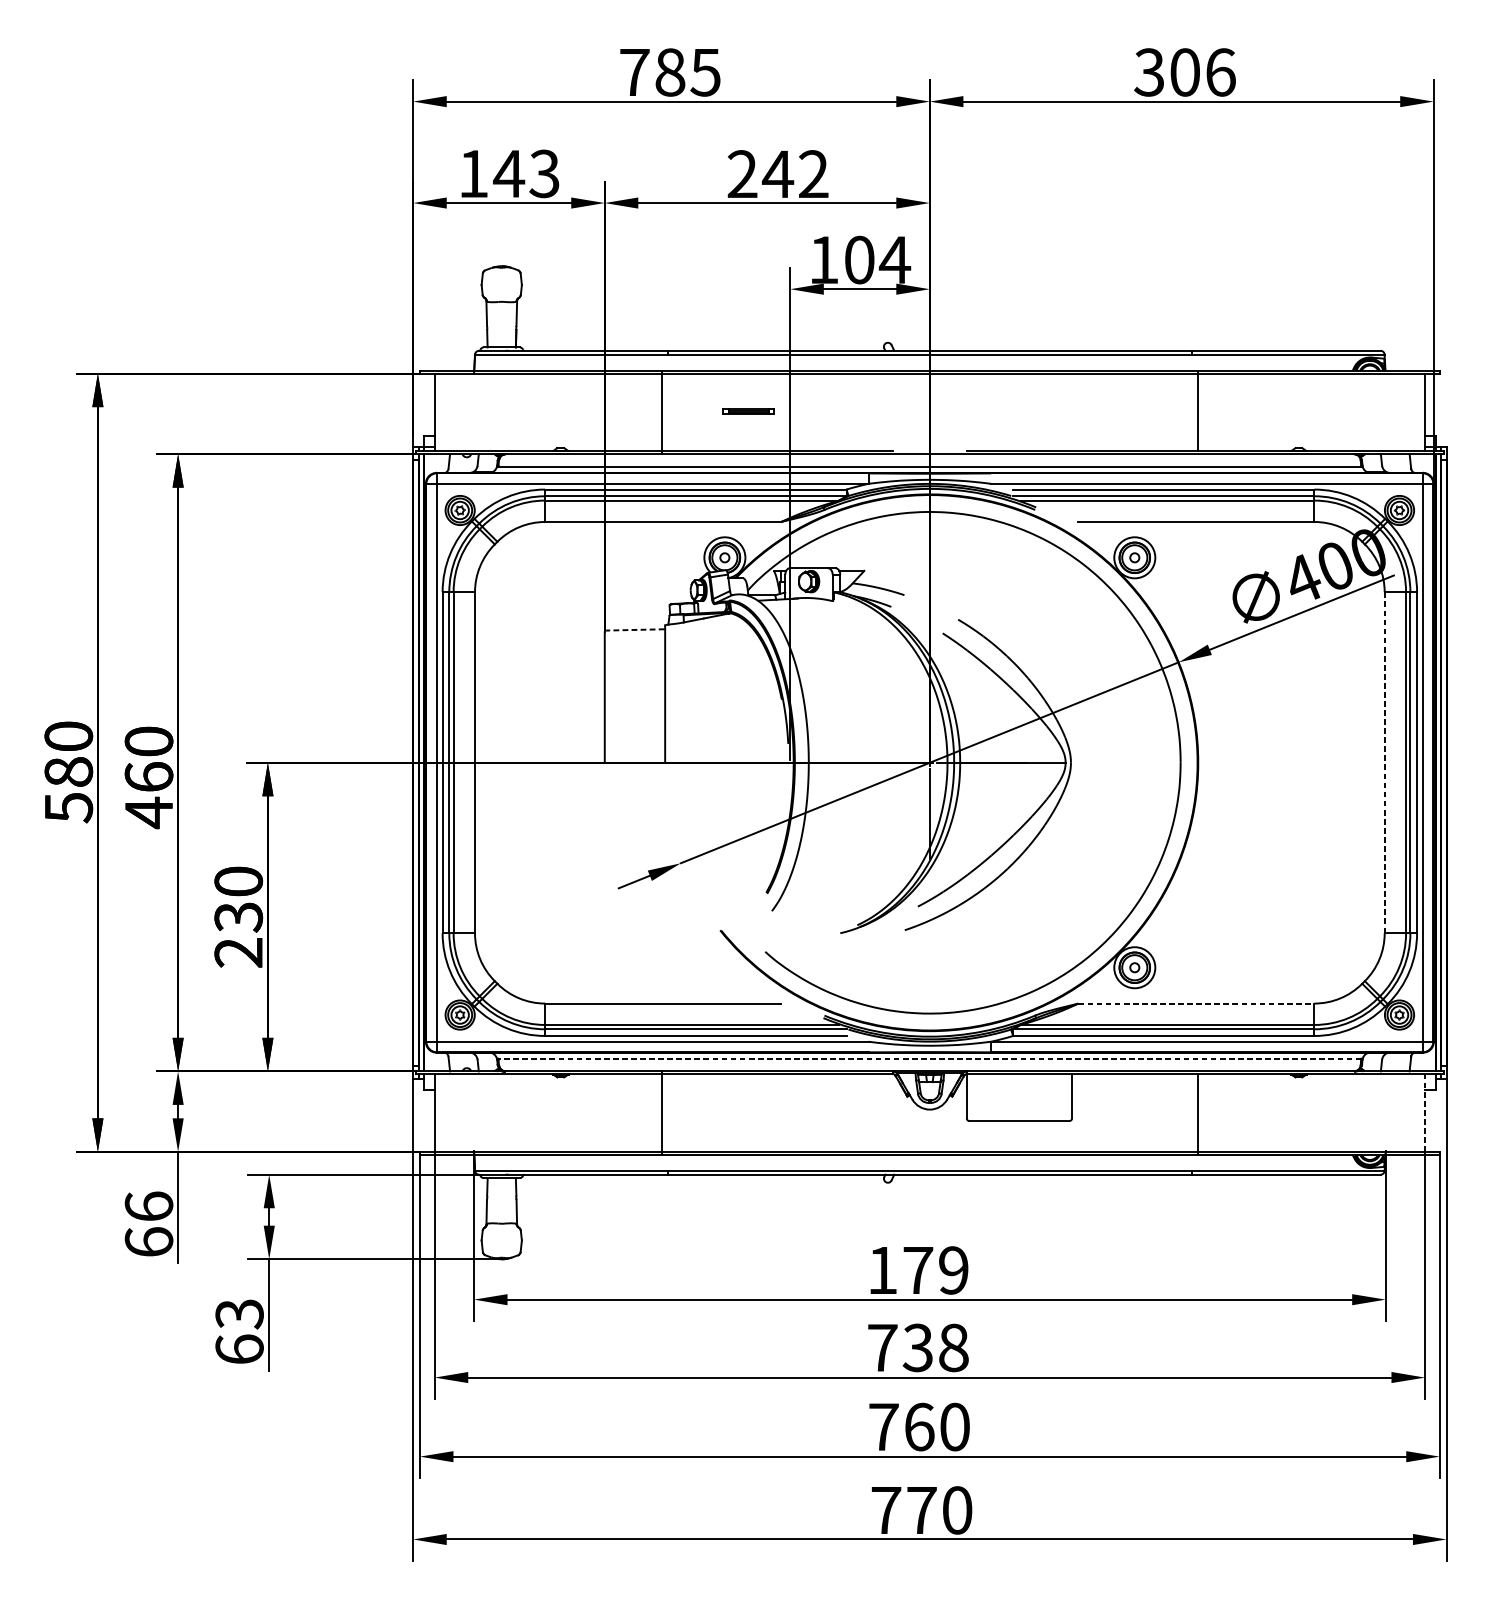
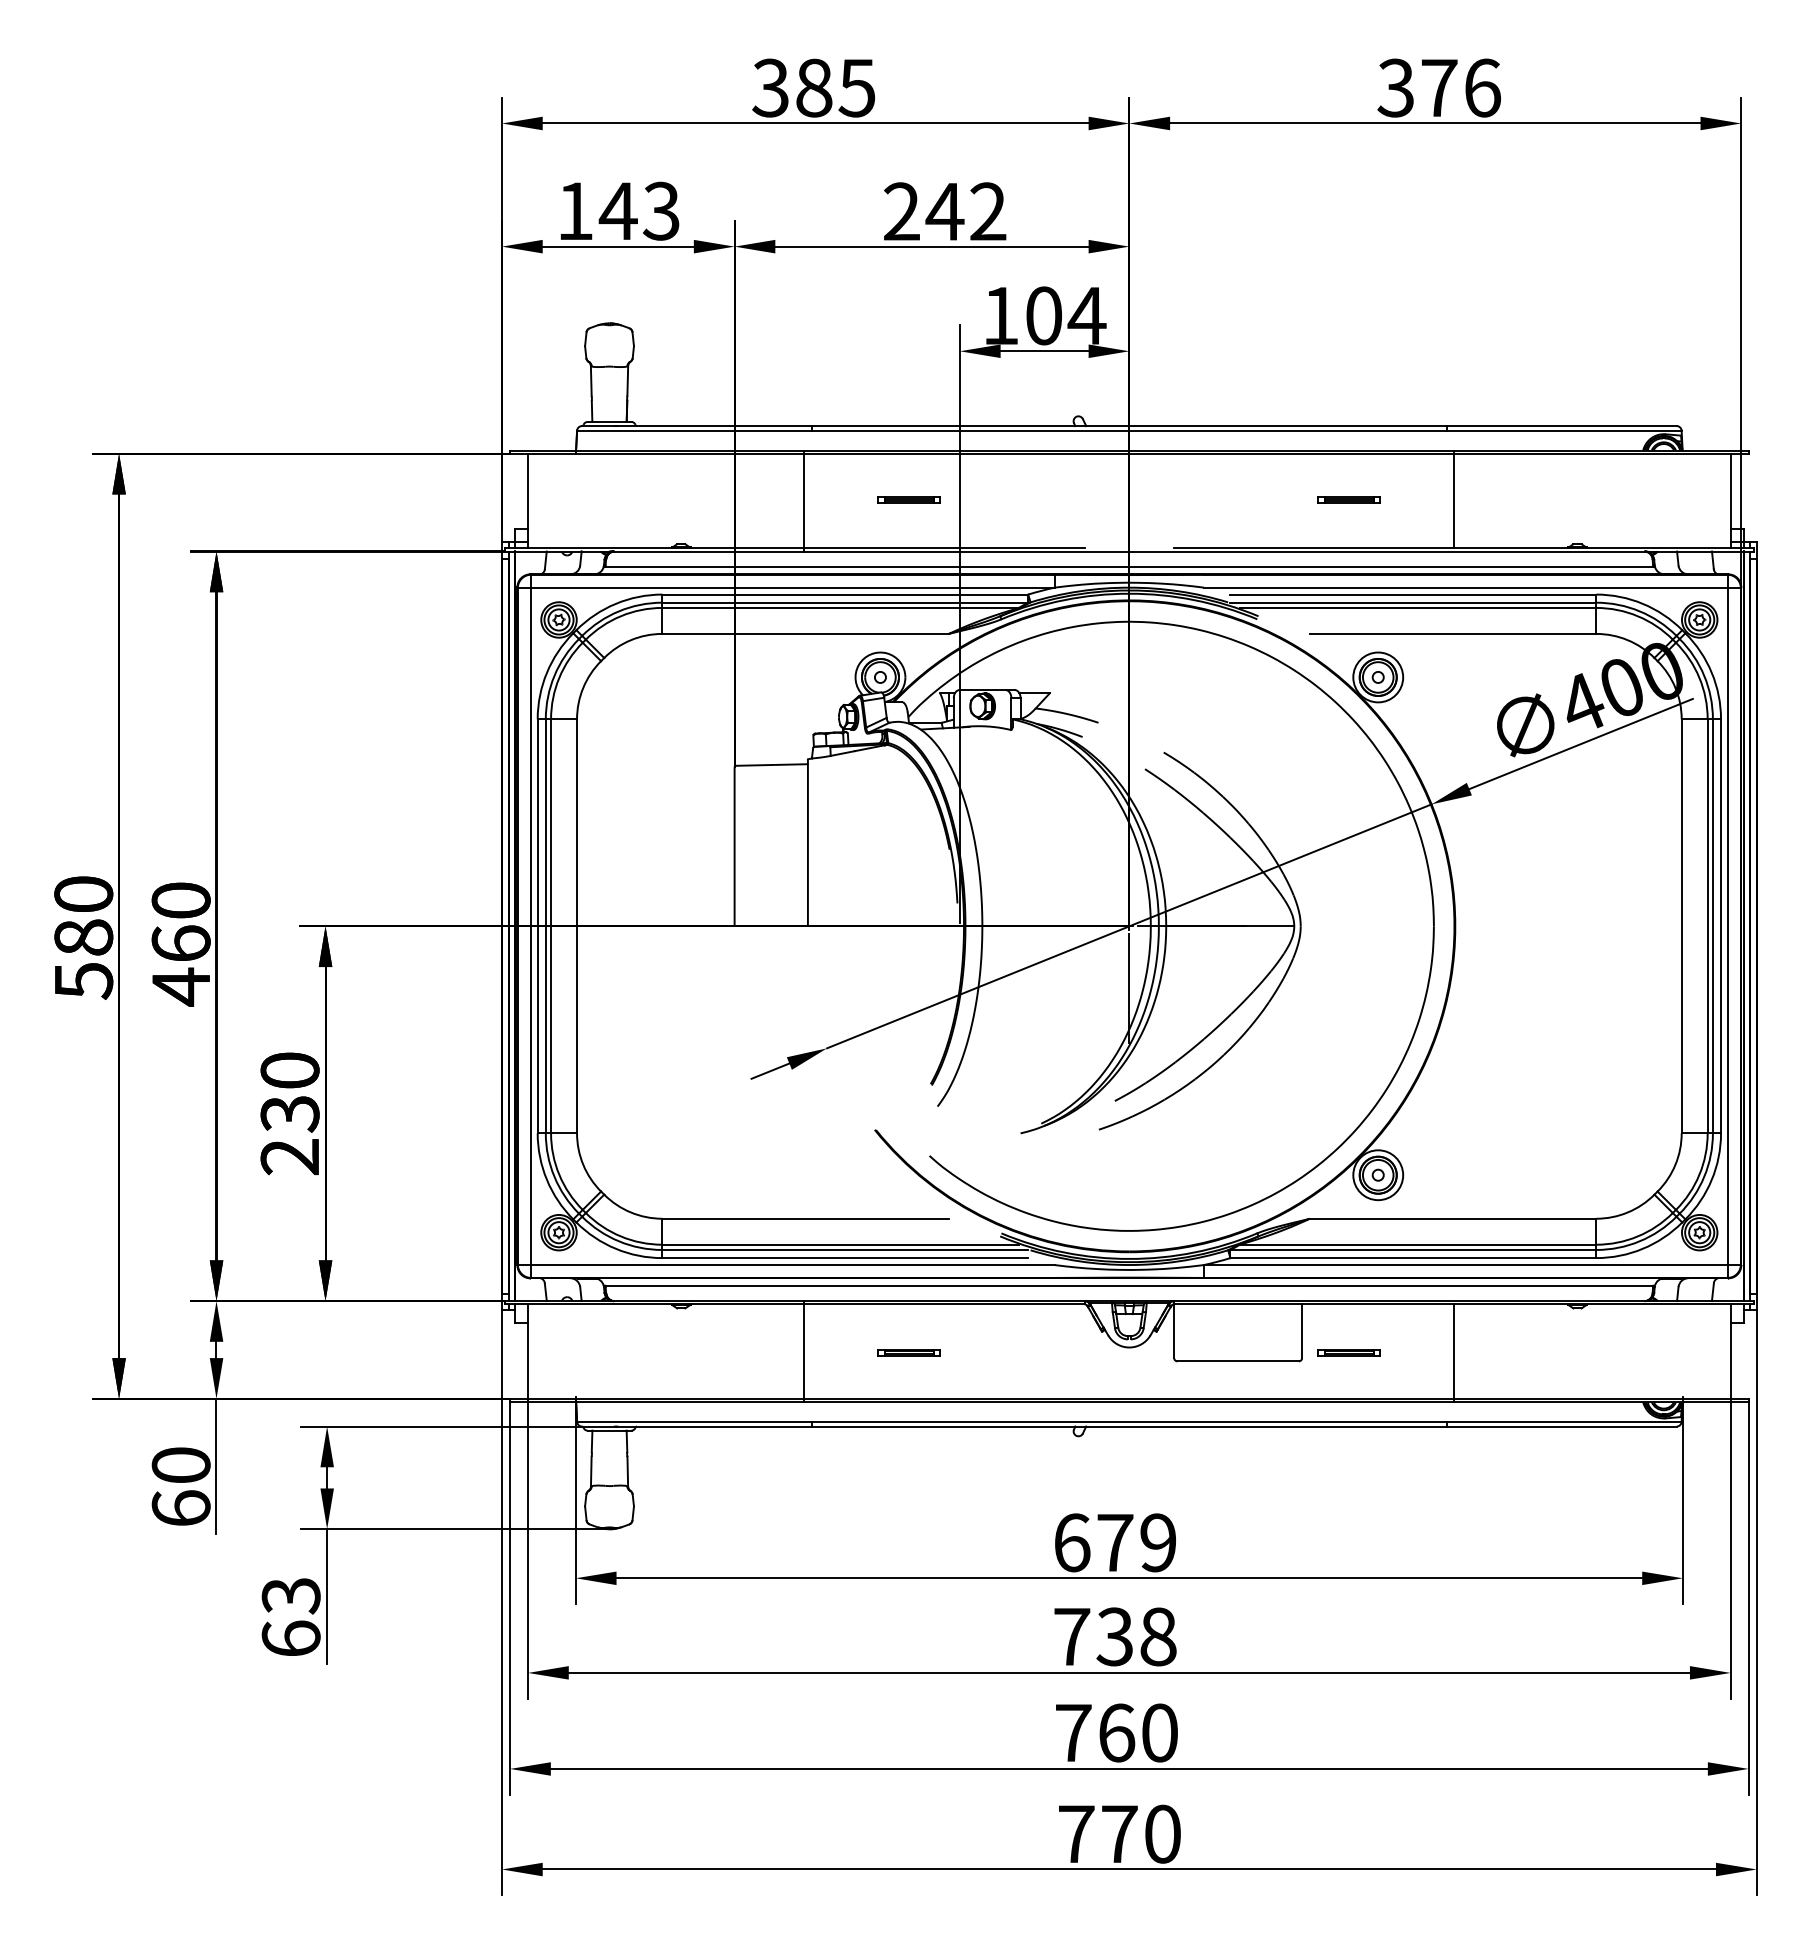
text: (634, 71) -> (770, 87), 785 -> 385
text: (1185, 71) -> (1439, 87), 306 -> 376
part: (1110, 411) -> (1348, 499), added
line: (635, 630) -> (771, 765), dashed -> solid
line: (1384, 762) -> (1681, 925), dashed -> solid
line: (1196, 1003) -> (1453, 1218), dashed -> solid
line: (929, 1058) -> (1128, 1285), dashed -> solid
line: (1424, 1112) -> (1730, 1351), dashed -> solid
part: (747, 1113) -> (908, 1352), added
part: (1110, 1113) -> (1348, 1352), added
text: (148, 1205) -> (180, 1464), 66 -> 60
text: (883, 1270) -> (1072, 1542), 179 -> 679

